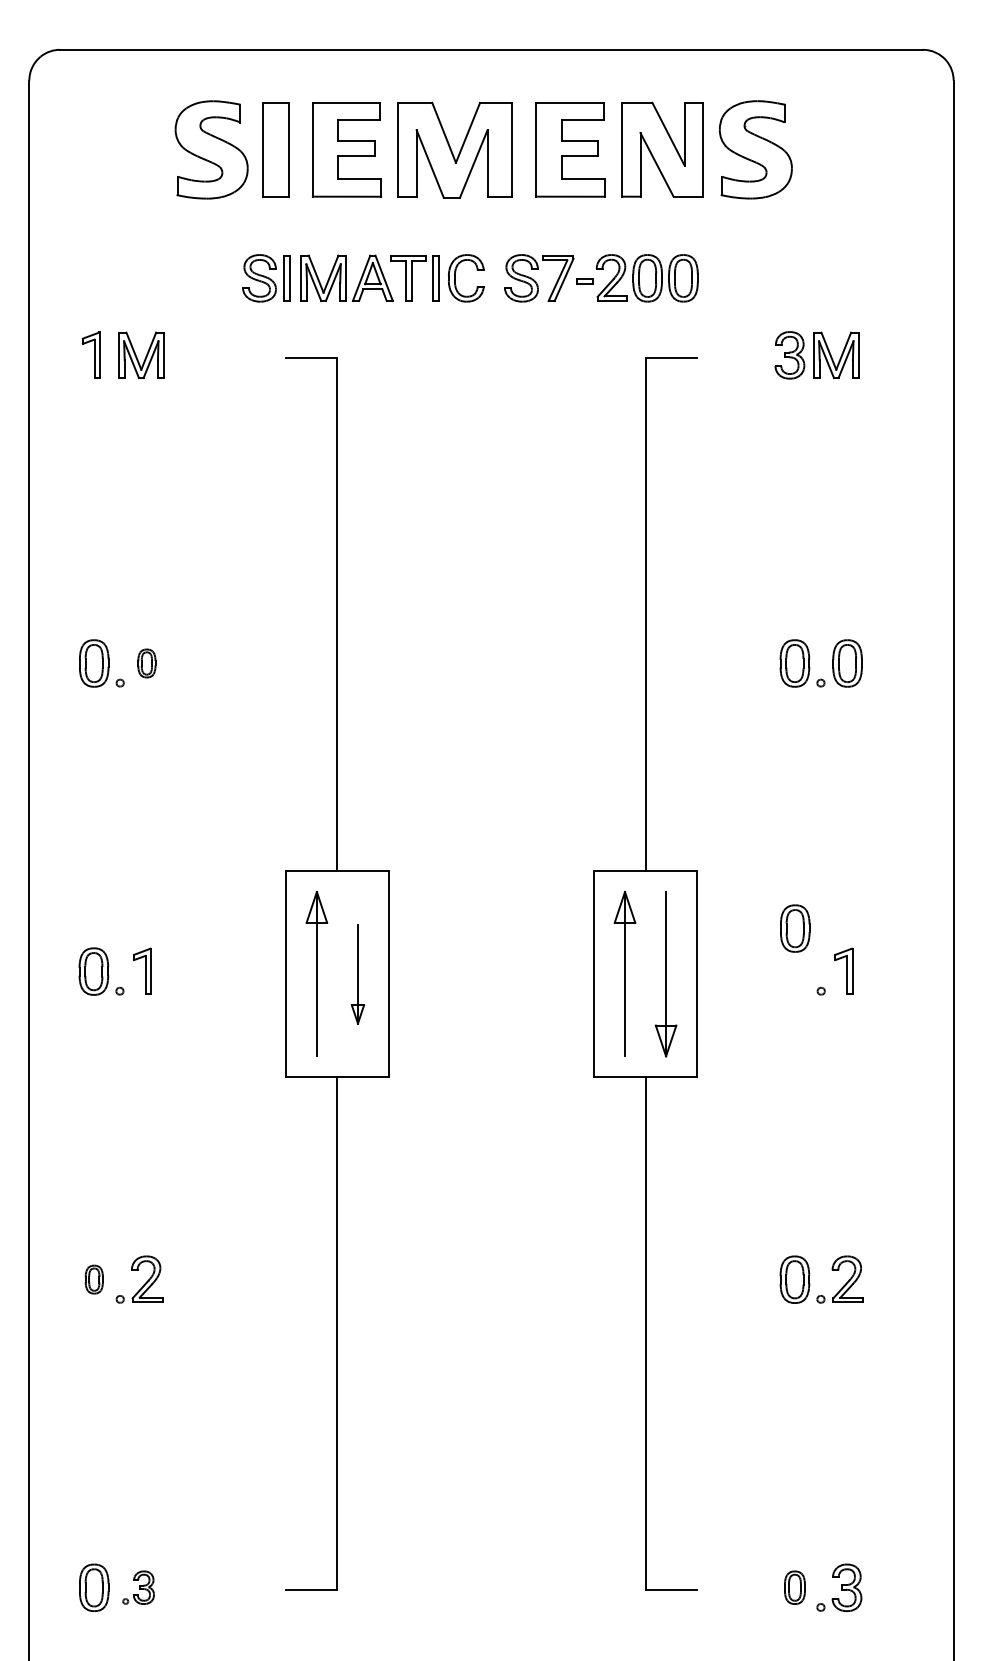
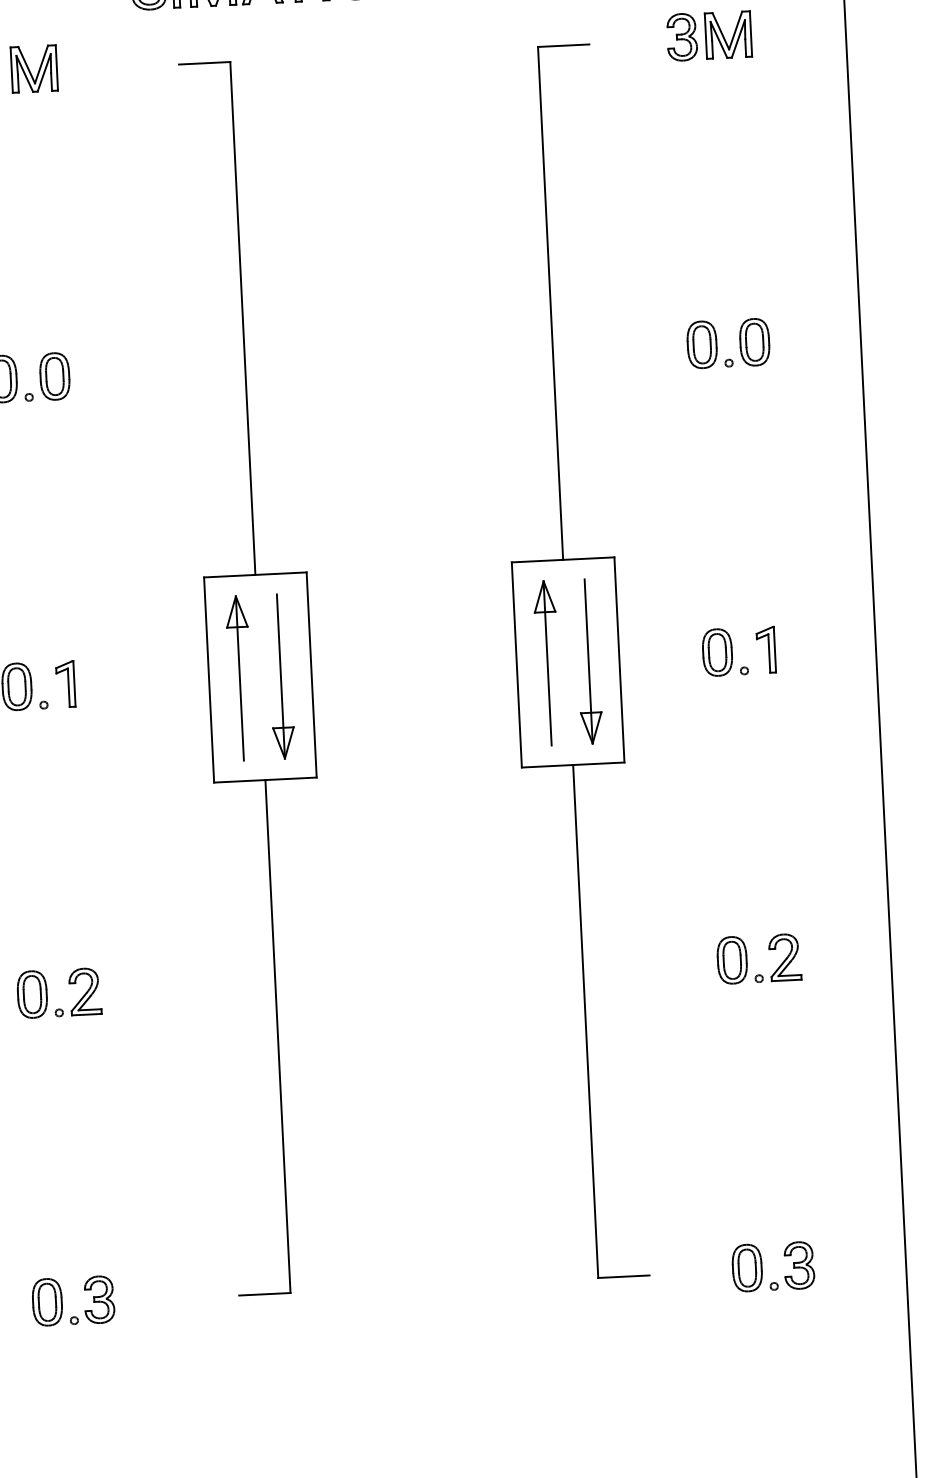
part: (146, 663) -> (54, 376), size x1.67
part: (795, 928) -> (717, 652), moved
part: (357, 974) -> (280, 676), size x1.67
part: (94, 1279) -> (32, 994), size x1.67
part: (138, 1587) -> (91, 1299), size x1.43
part: (794, 1587) -> (746, 1267), size x1.43

